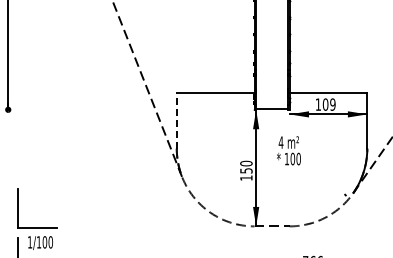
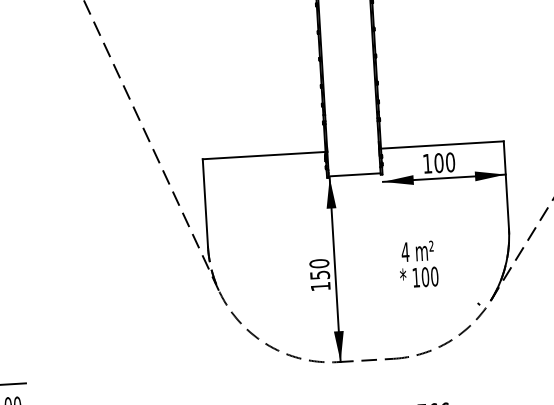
text: (332, 104) -> (449, 162), 109 -> 100
line: (176, 121) -> (204, 203), dashed -> solid
text: (288, 150) -> (417, 264), moved

